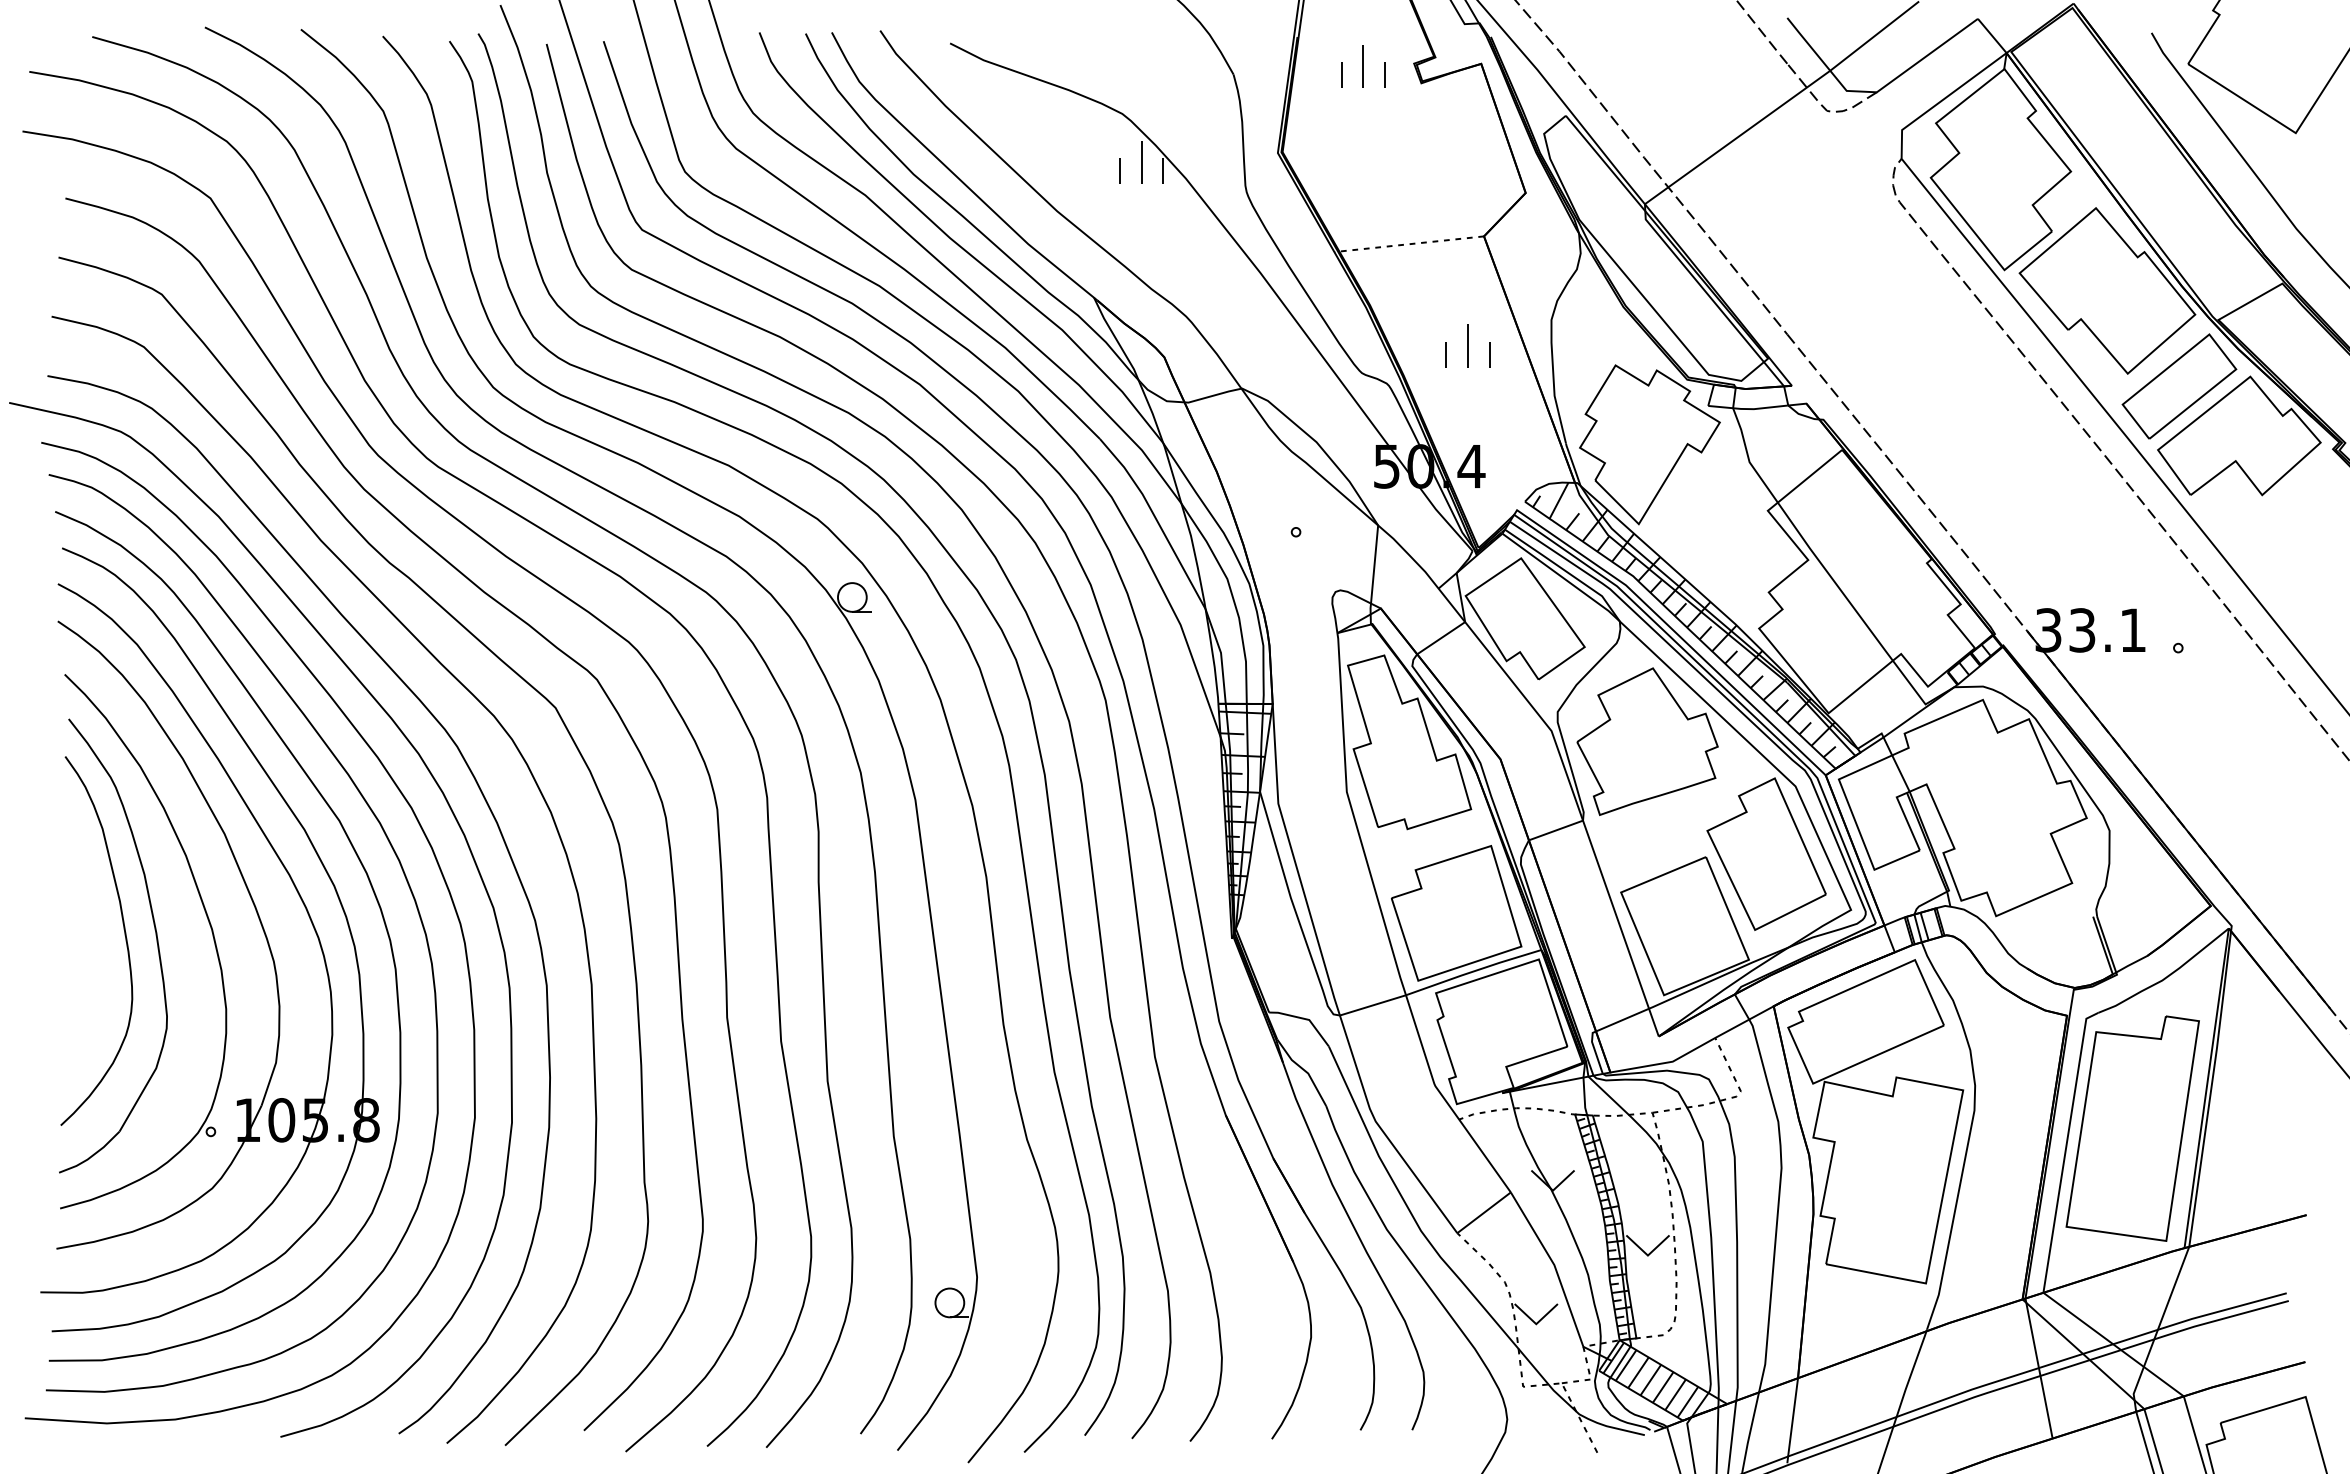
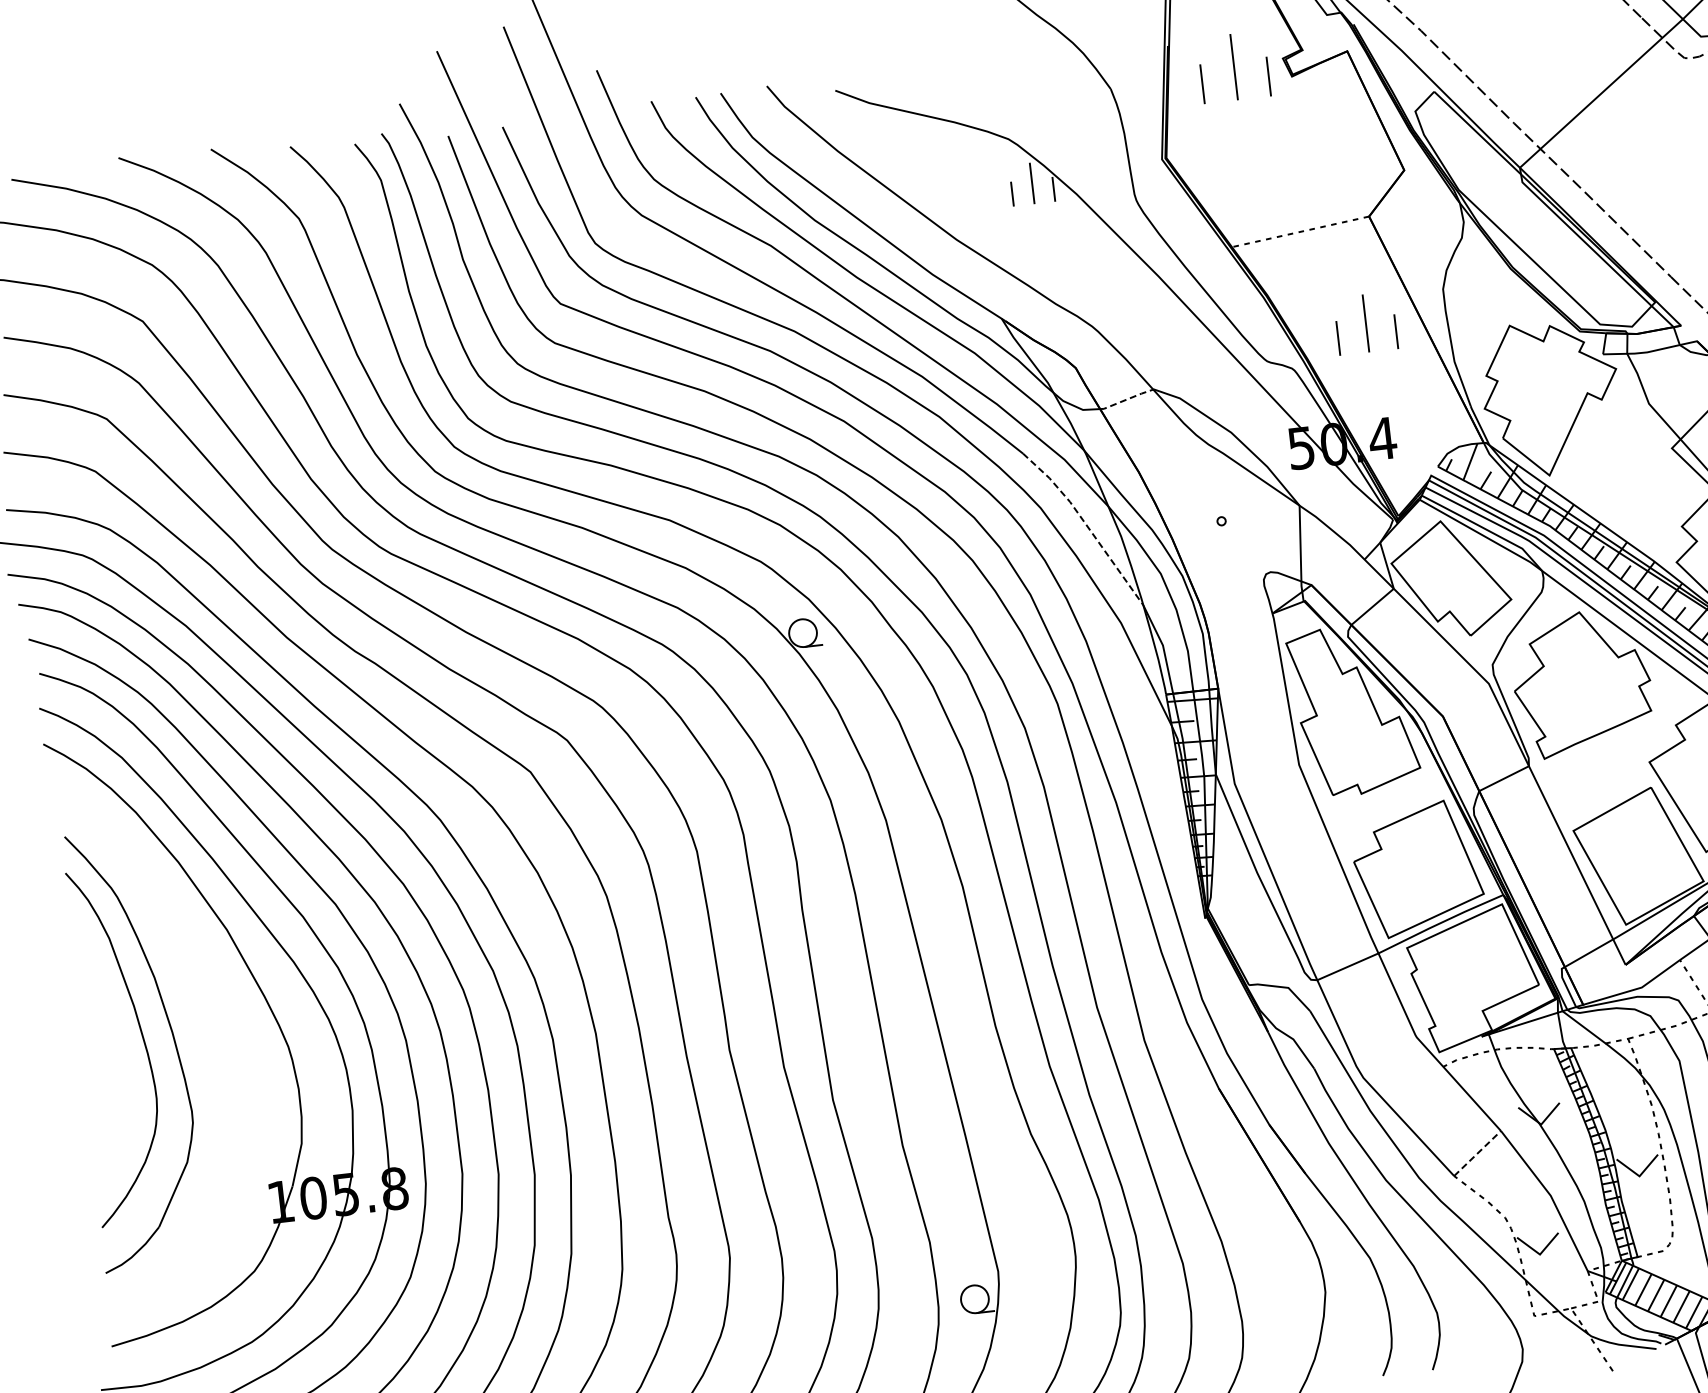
part: (1363, 66) -> (1234, 66), size x1.6
part: (1467, 345) -> (1365, 323), size x1.4
line: (1213, 395) -> (1127, 399), solid -> dashed
line: (1156, 520) -> (1086, 525), solid -> dashed
part: (206, 917) -> (218, 1011), removed
line: (1484, 1212) -> (1477, 1153), solid -> dashed

